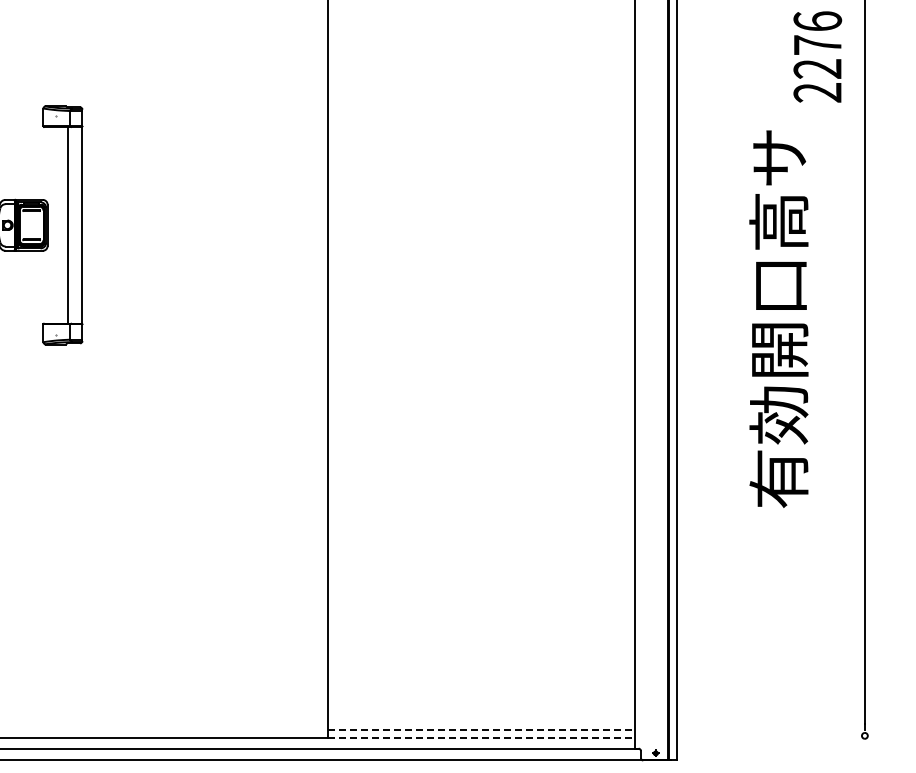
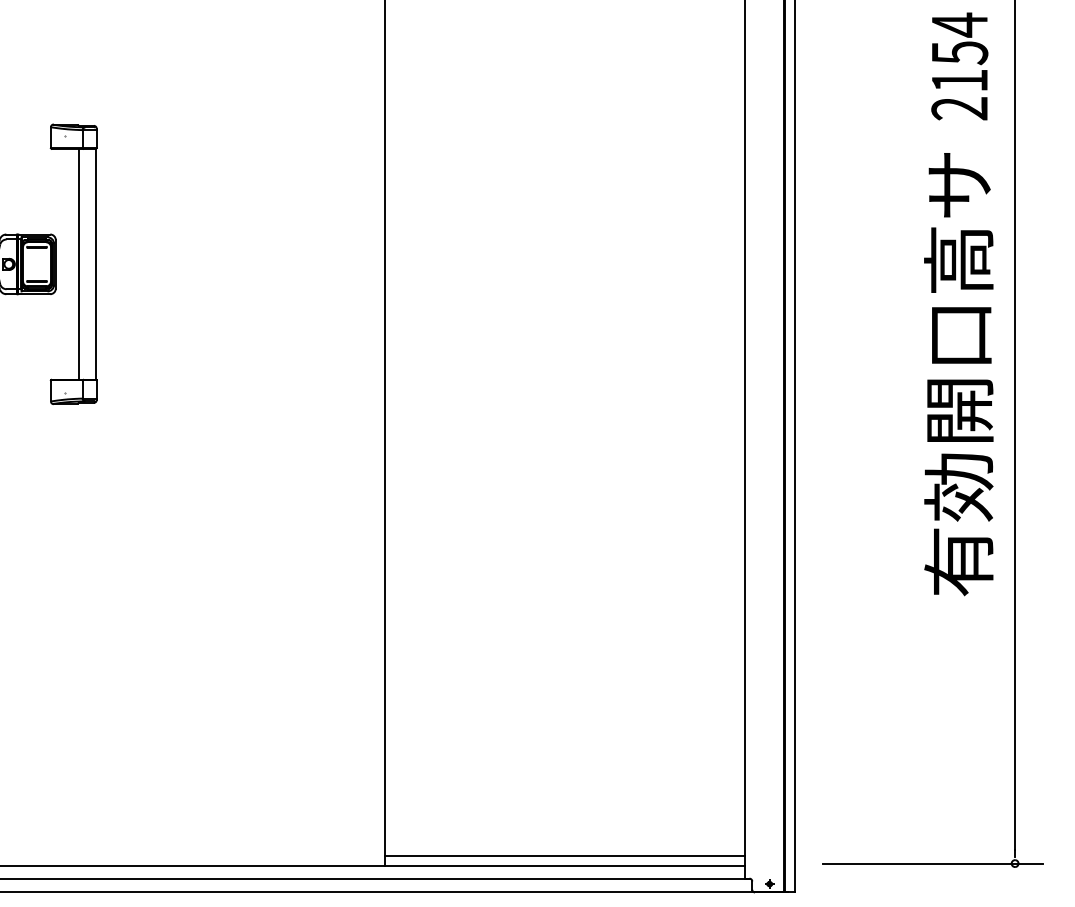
text: (817, 44) -> (959, 52), 2276 -> 2154
text: (778, 318) -> (958, 373), moved
line: (481, 729) -> (565, 856), dashed -> solid
line: (794, 735) -> (932, 863), added
line: (481, 737) -> (565, 865), dashed -> solid

